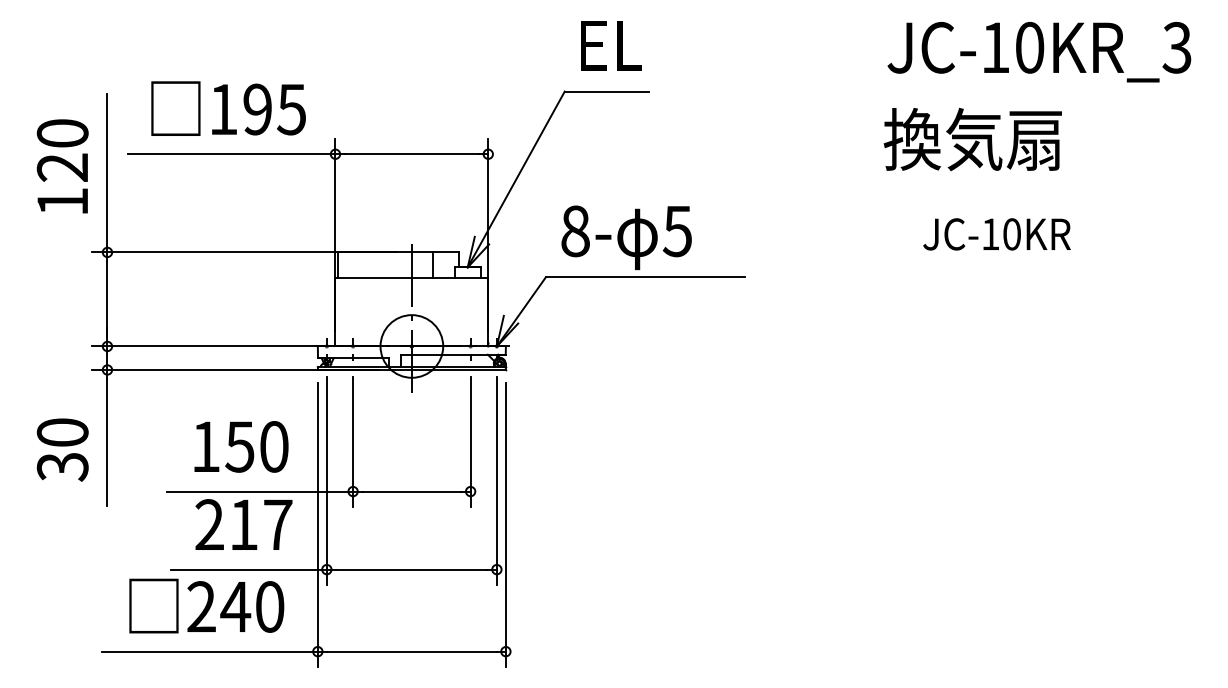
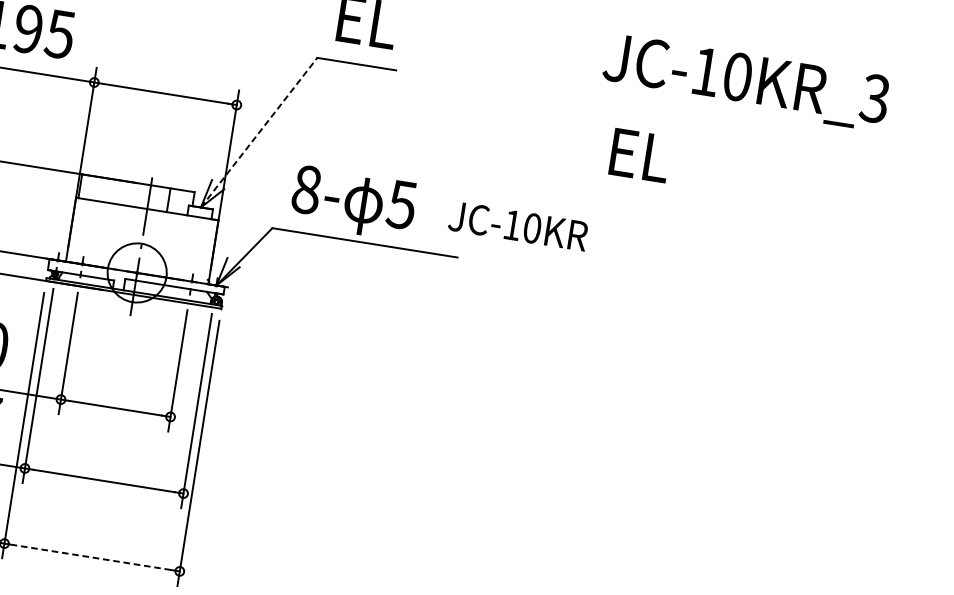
text: (1039, 52) -> (746, 82), moved
text: (972, 139) -> (690, 162), 換気扇 -> EL
line: (516, 179) -> (259, 132), solid -> dashed
text: (996, 234) -> (517, 226), moved
line: (411, 651) -> (91, 557), solid -> dashed

